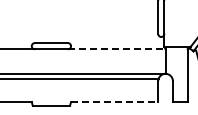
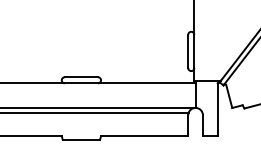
line: (116, 49) -> (146, 83), dashed -> solid
line: (114, 102) -> (144, 136), dashed -> solid

